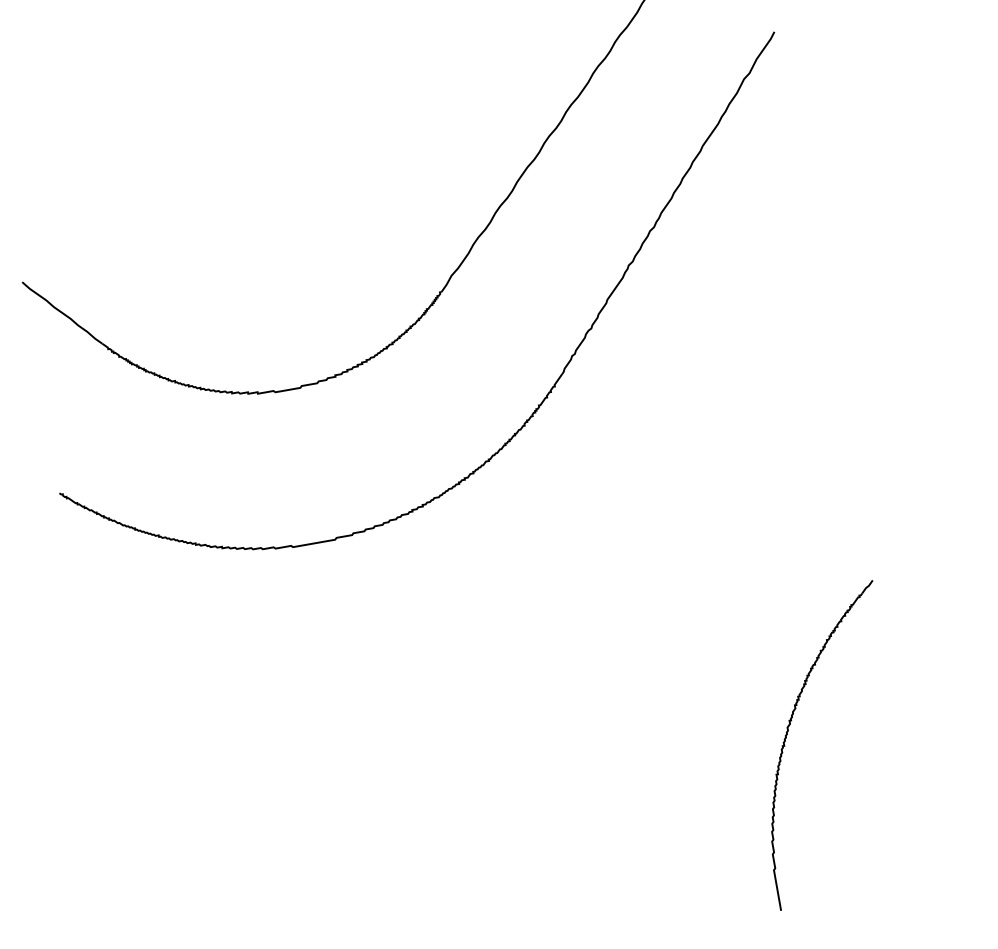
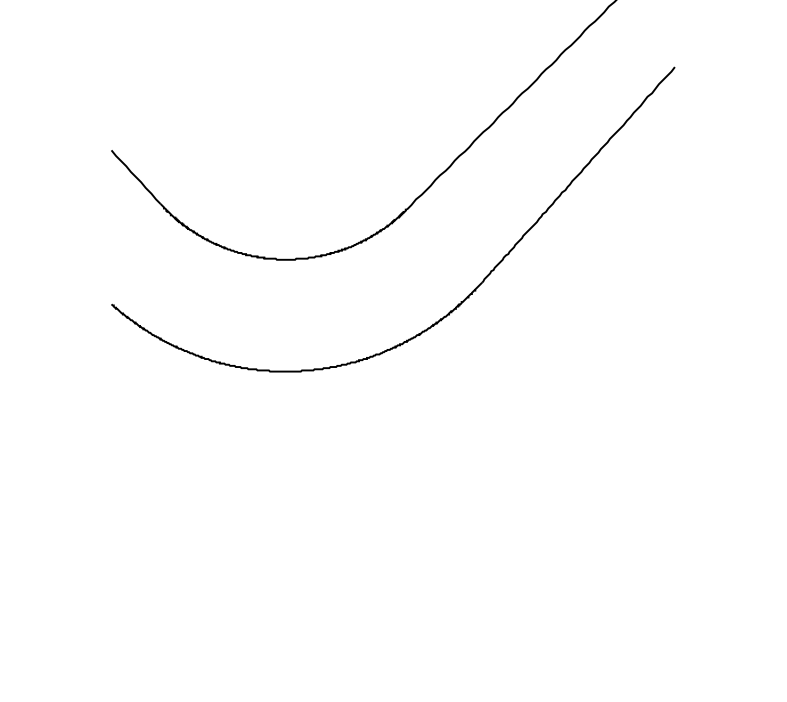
part: (788, 733) -> (597, 565), removed

